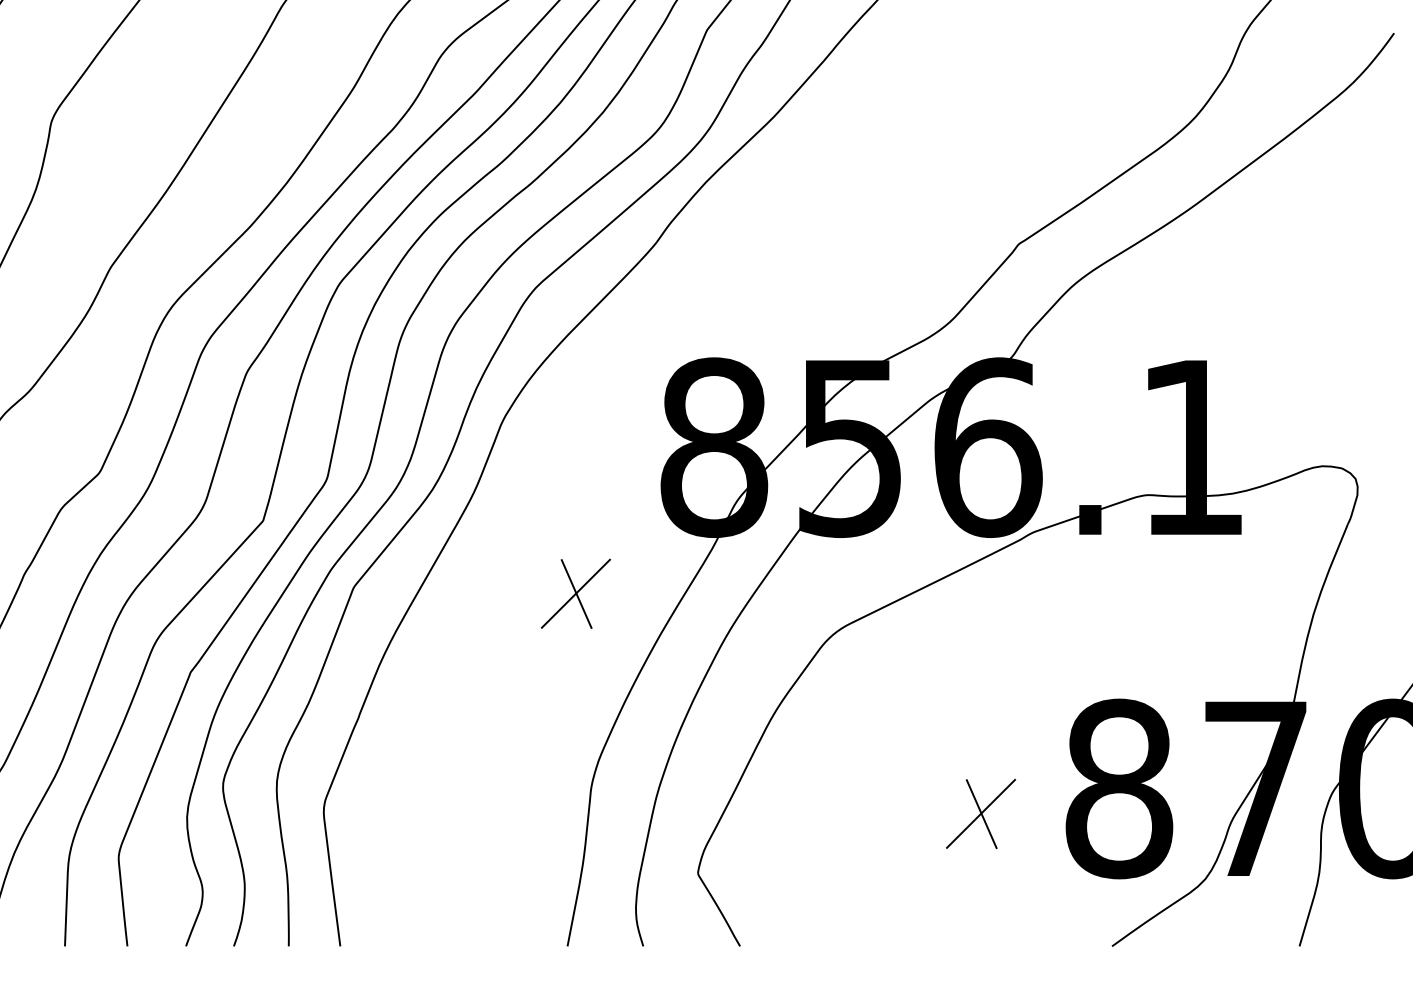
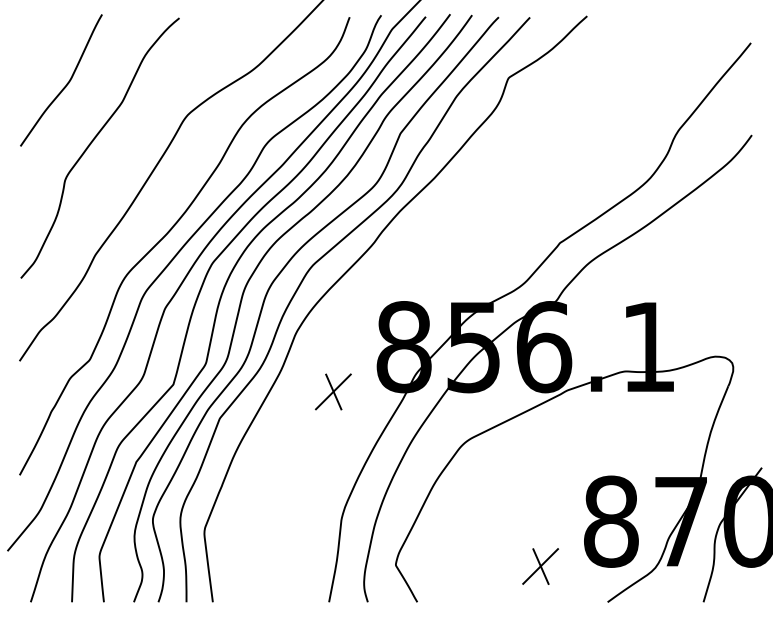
part: (576, 592) -> (333, 391), moved
part: (980, 813) -> (540, 566), moved

